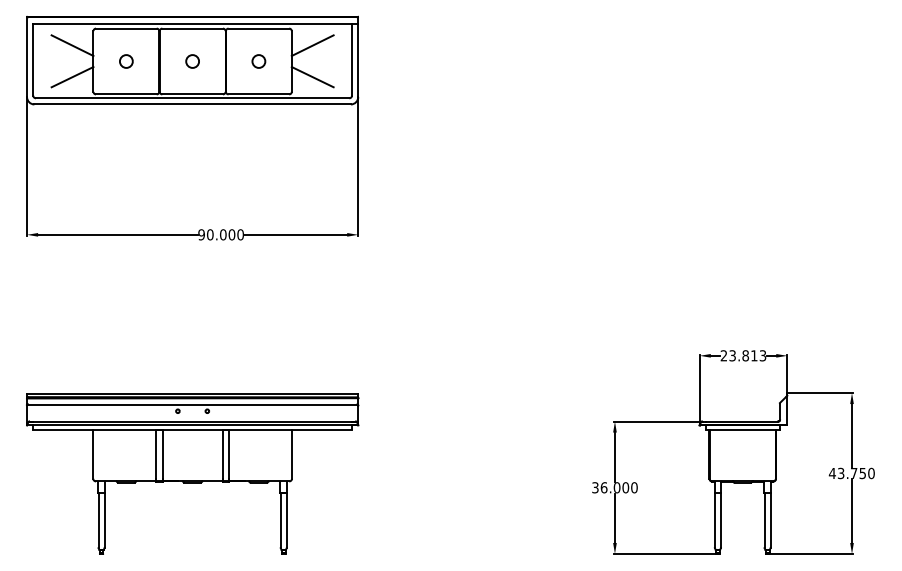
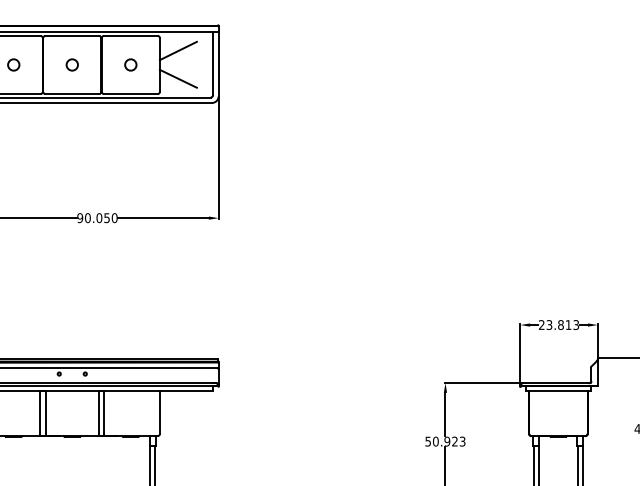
text: (231, 234) -> (106, 217), 90.000 -> 90.050
text: (614, 487) -> (445, 441), 36.000 -> 50.923

